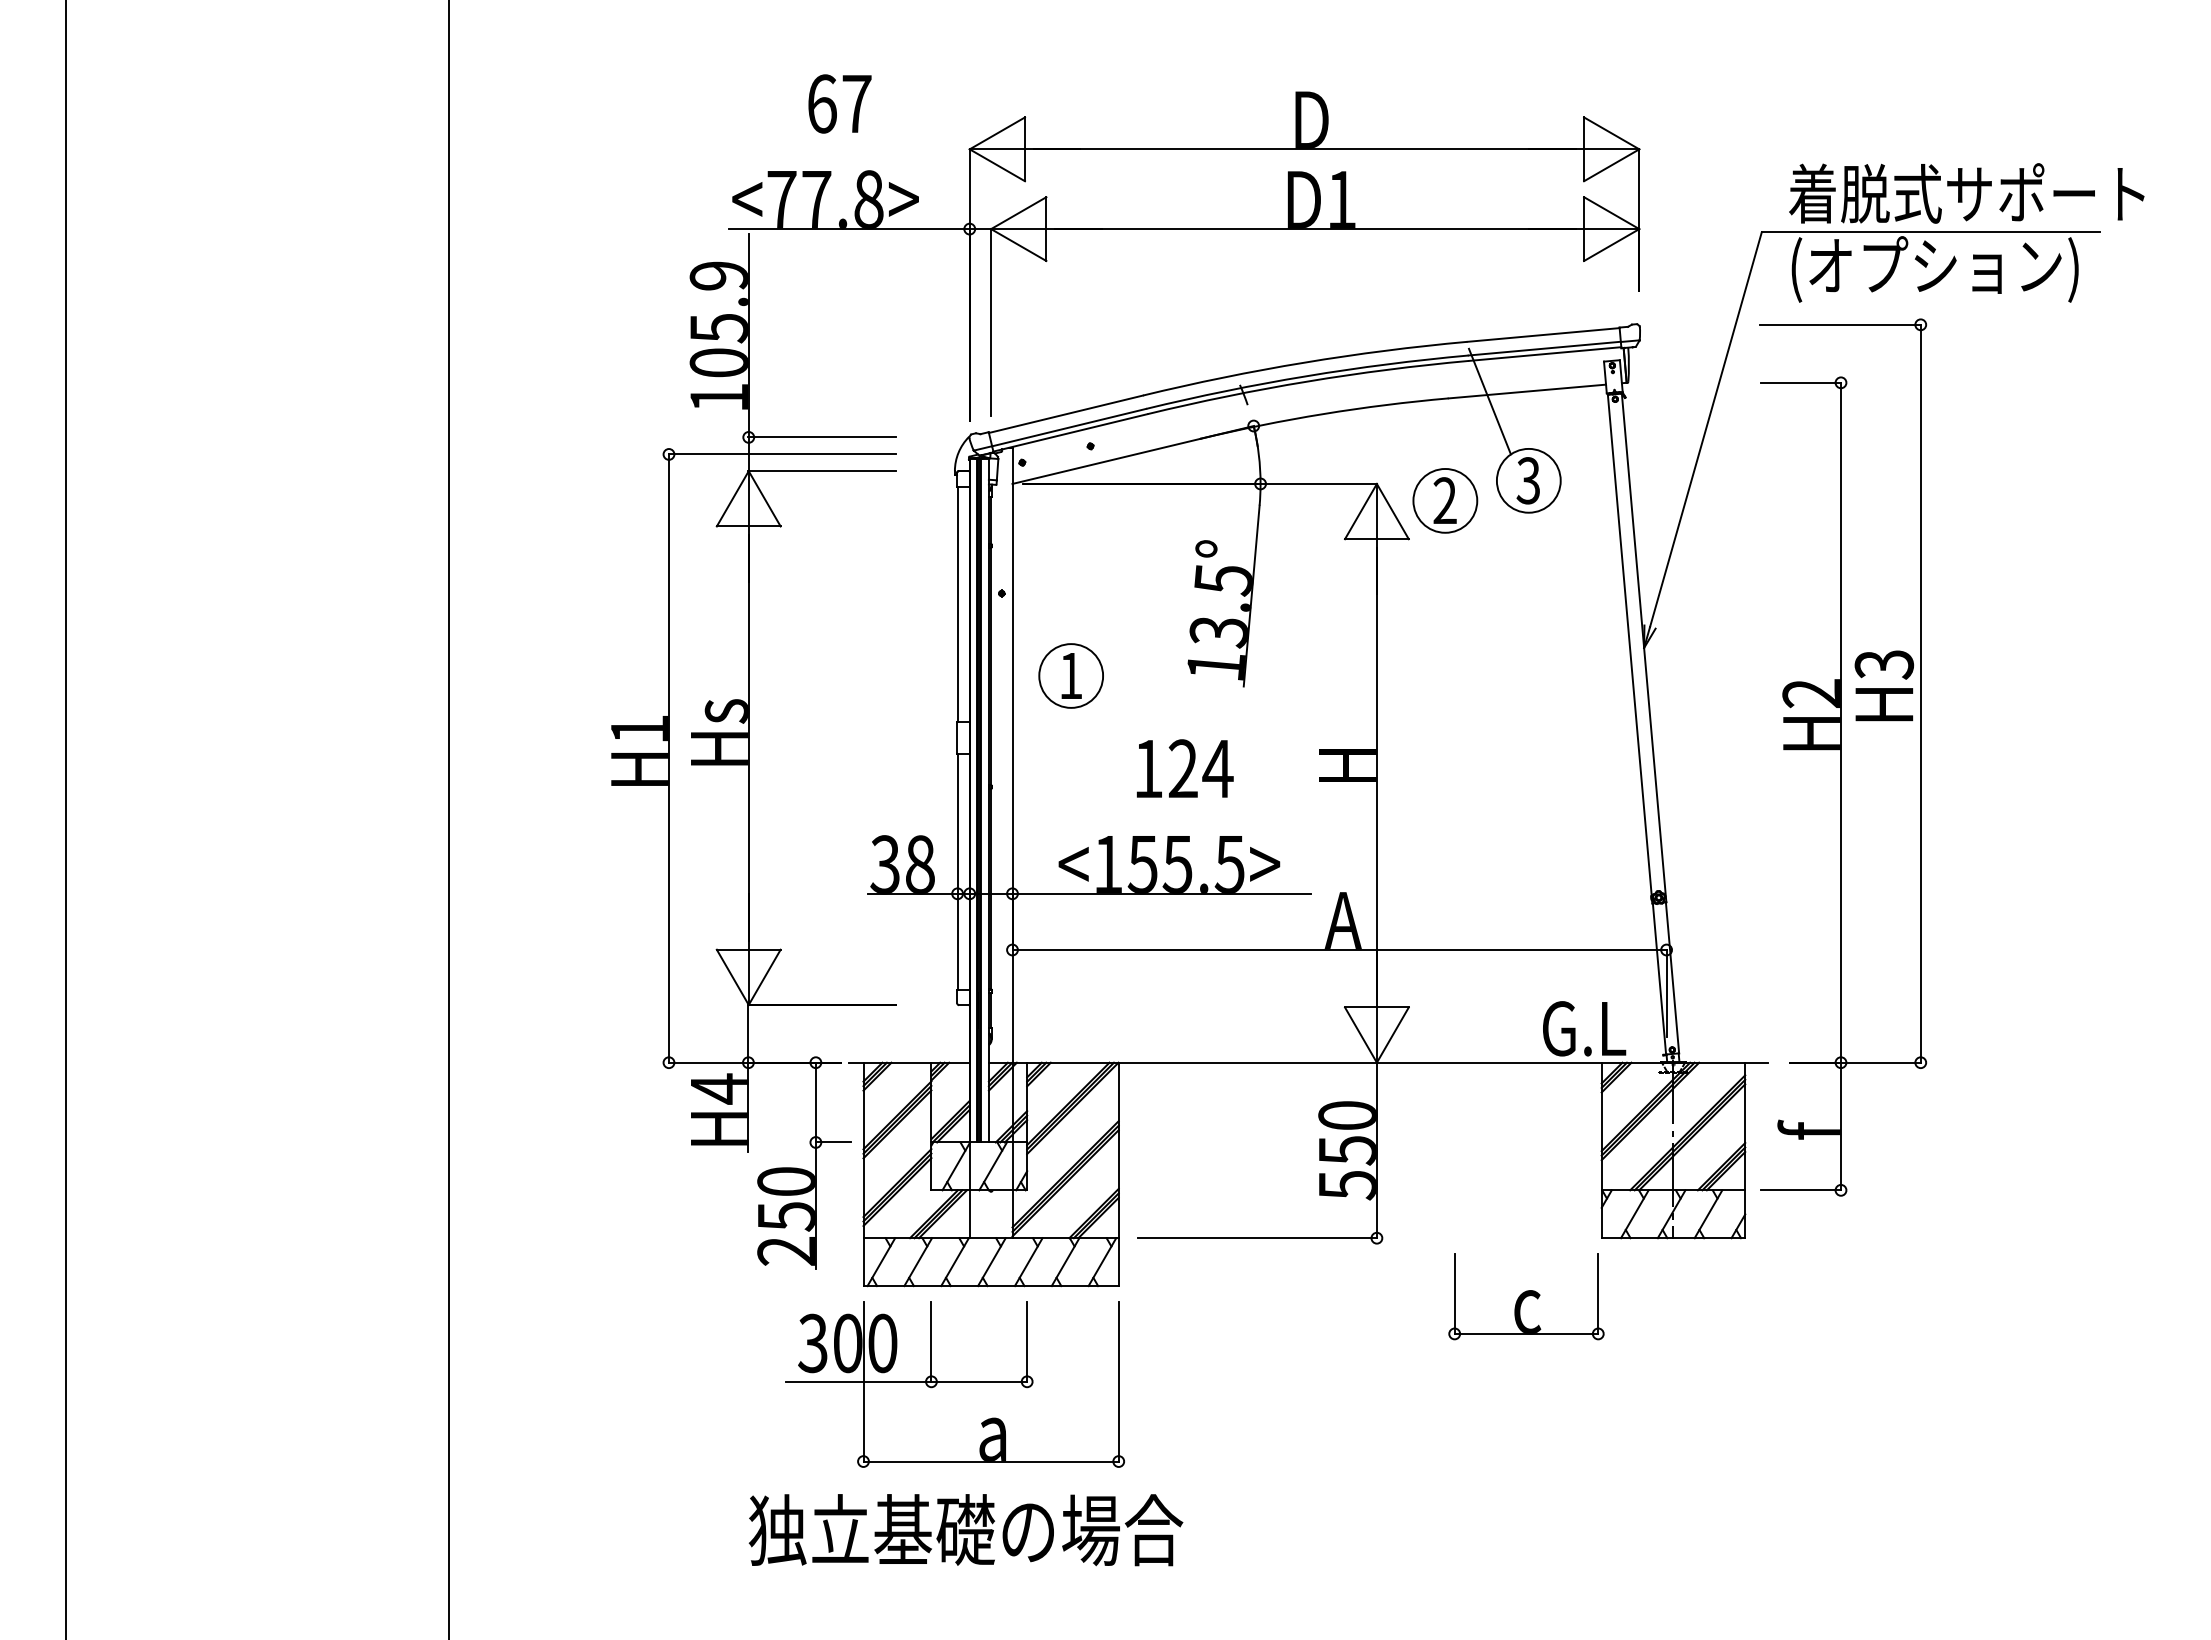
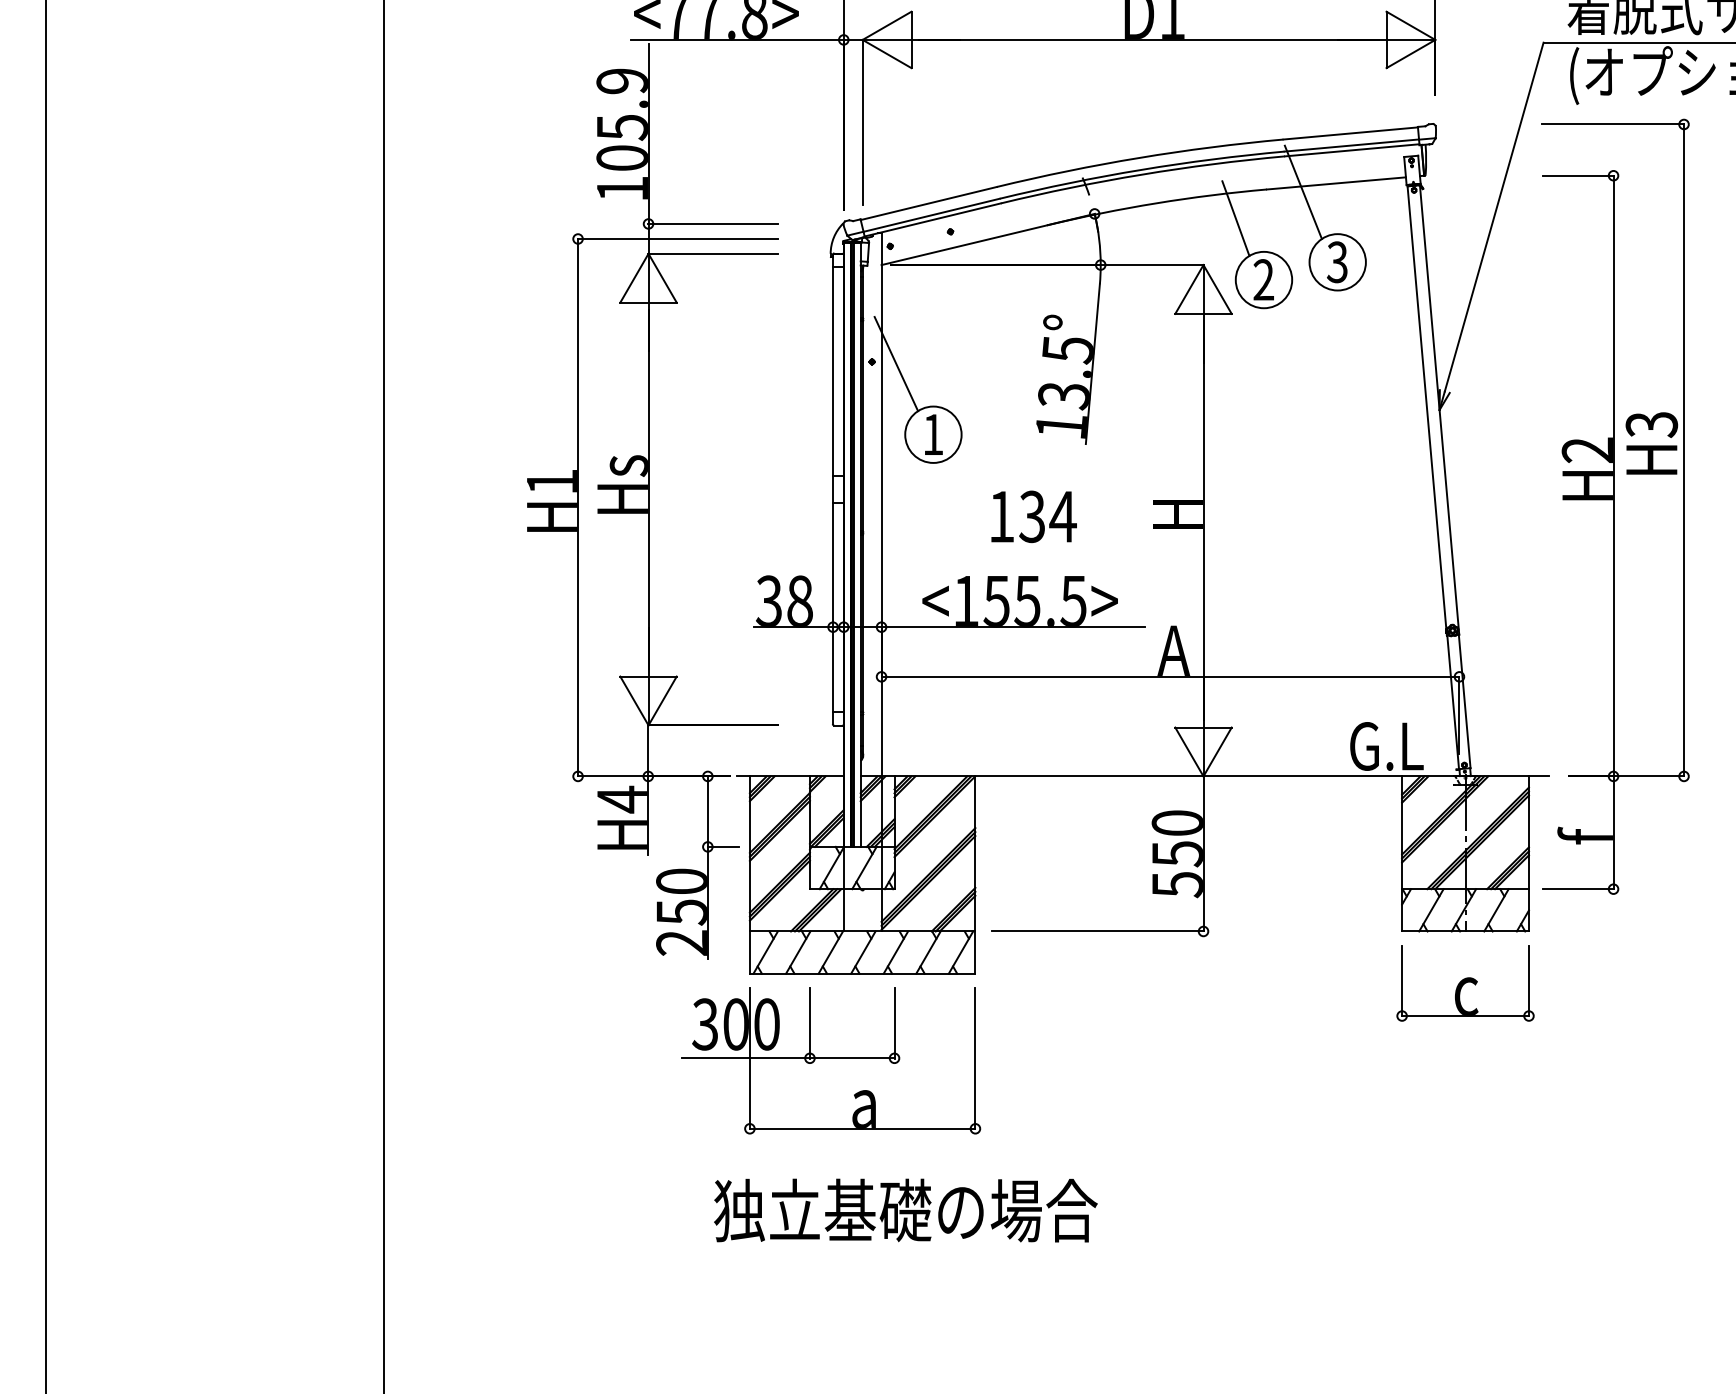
line: (1413, 431) -> (1235, 218), added
line: (1028, 595) -> (895, 363), added
text: (1182, 768) -> (1031, 516), 124 -> 134
part: (1526, 1296) -> (1465, 982), moved
text: (965, 1530) -> (905, 1210), moved

